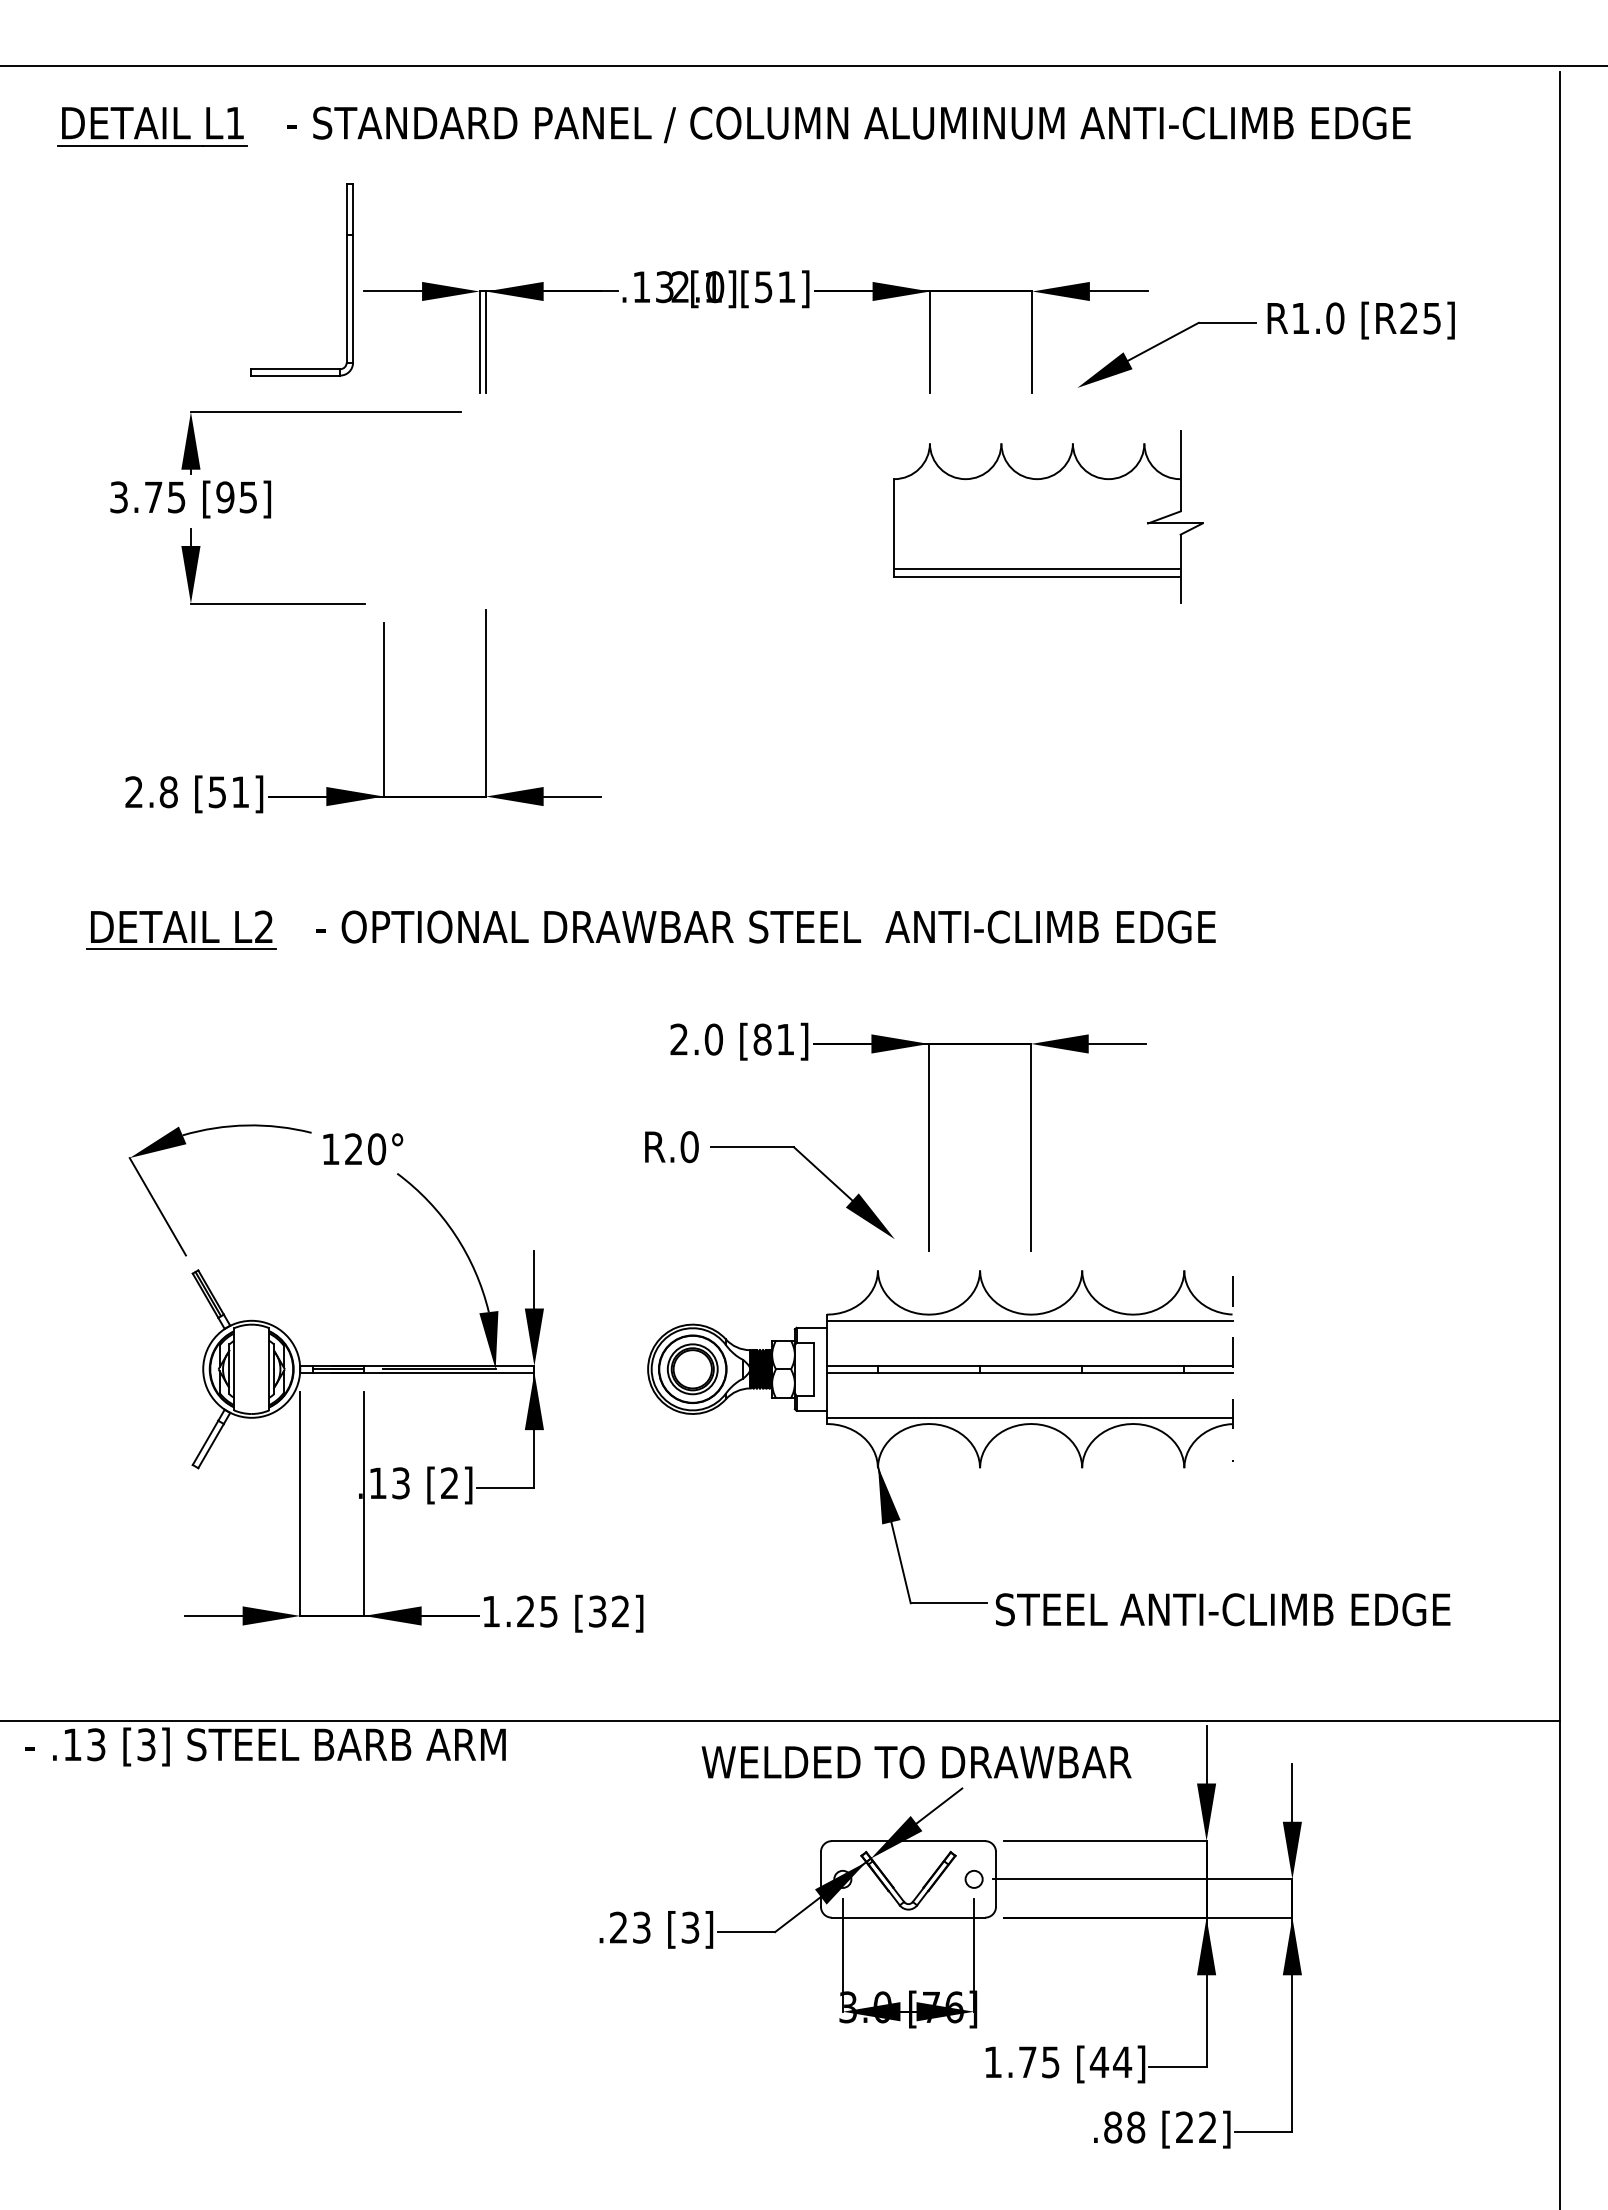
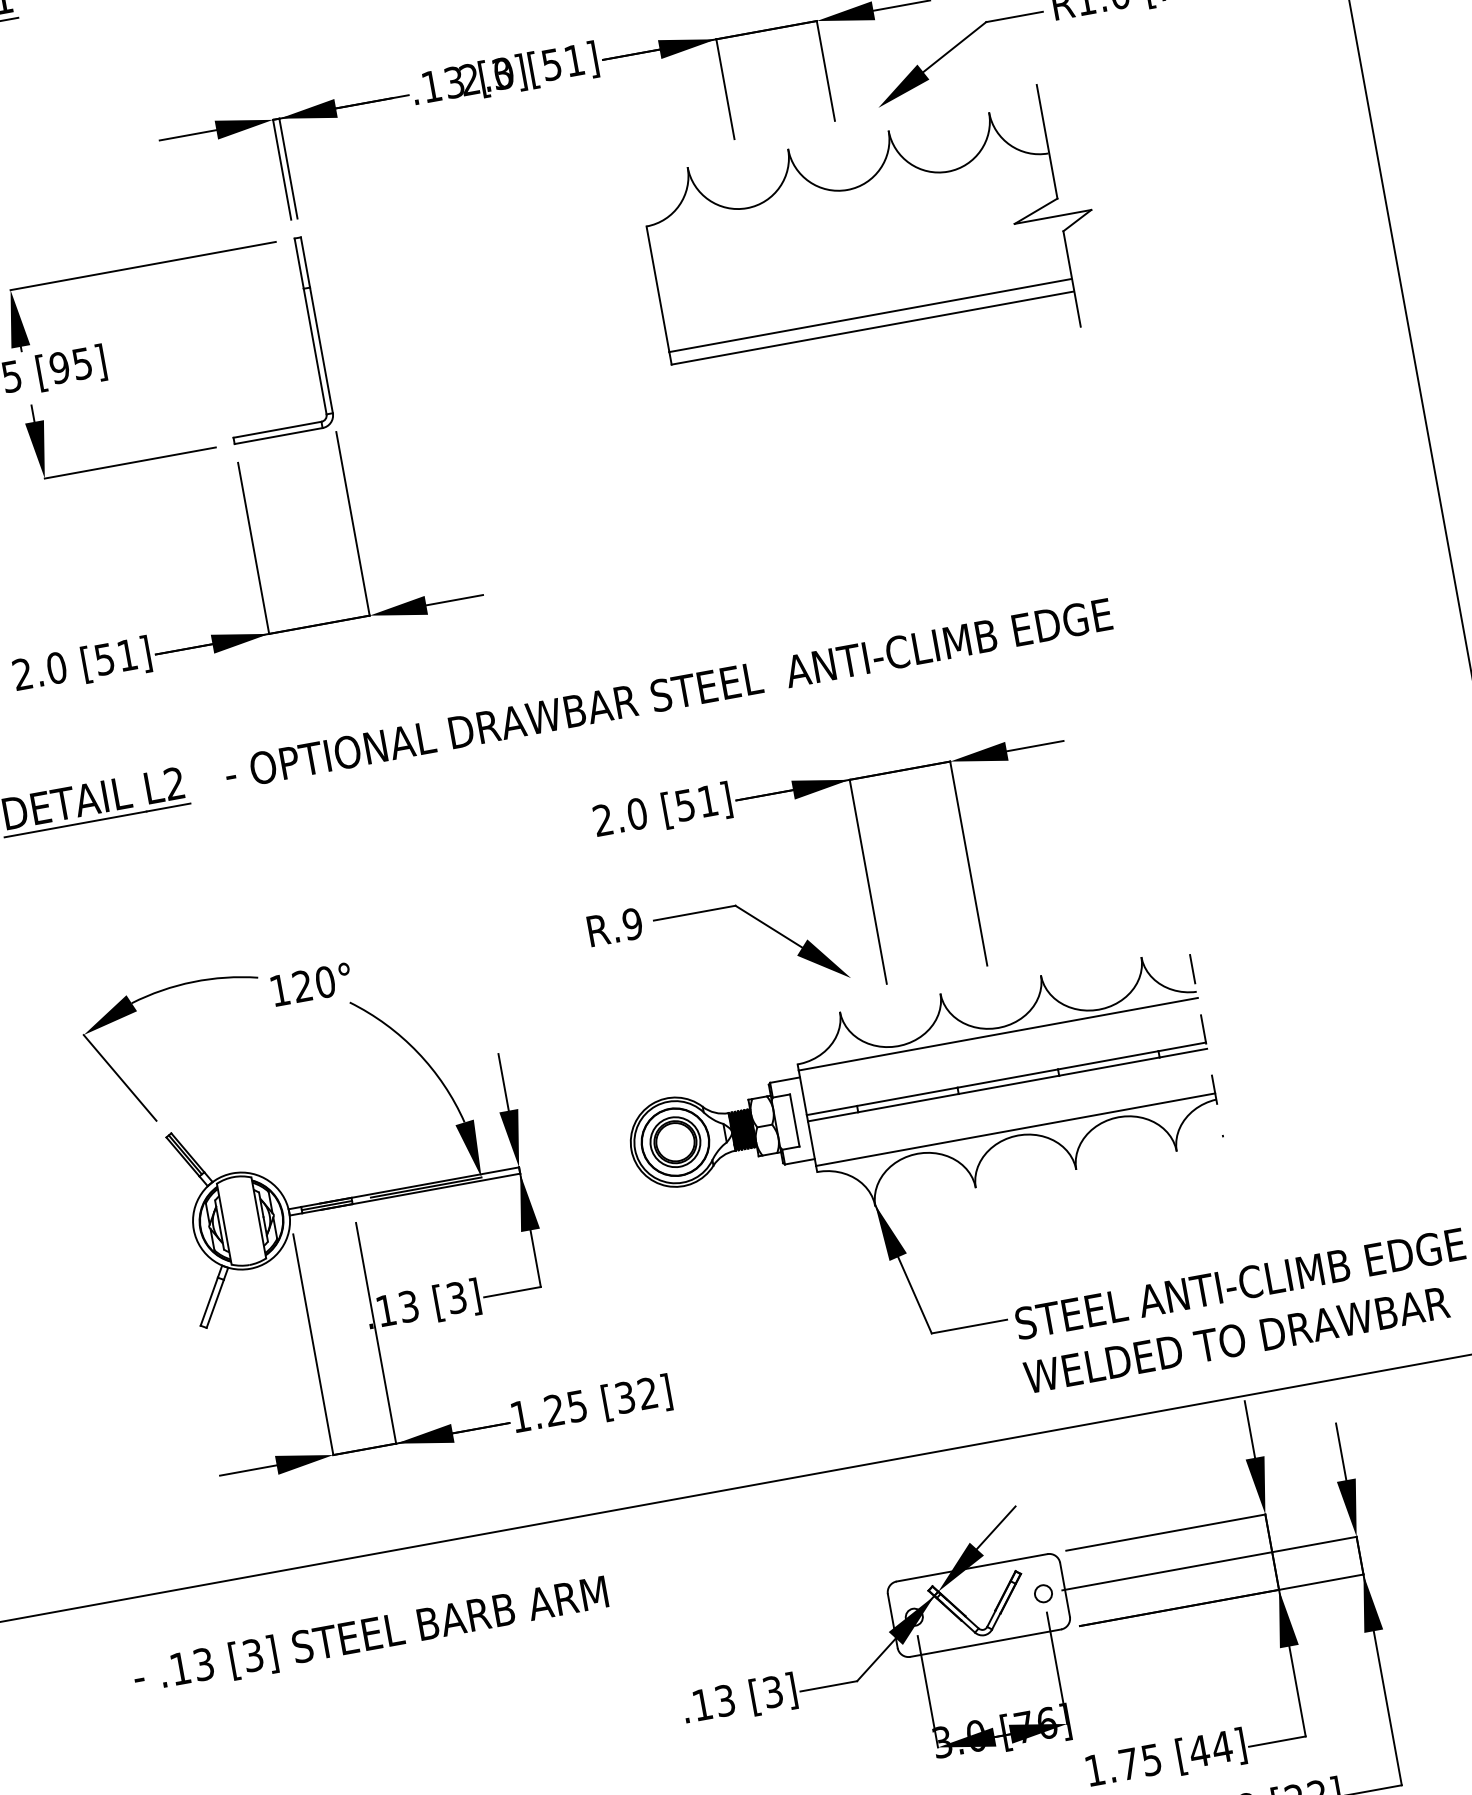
part: (346, 279) -> (311, 332), moved
text: (712, 287) -> (501, 74), [1] -> [3]
part: (1048, 516) -> (872, 239), size x1.43
text: (168, 792) -> (56, 668), 2.8 -> 2.0
text: (762, 1039) -> (685, 805), [81] -> [51]
text: (689, 1147) -> (632, 924), R.0 -> R.9
text: (449, 1483) -> (456, 1298), [2] -> [3]
text: (265, 1746) -> (370, 1635), moved
text: (916, 1761) -> (1236, 1339), moved
text: (618, 1927) -> (702, 1704), .23 -> .13

